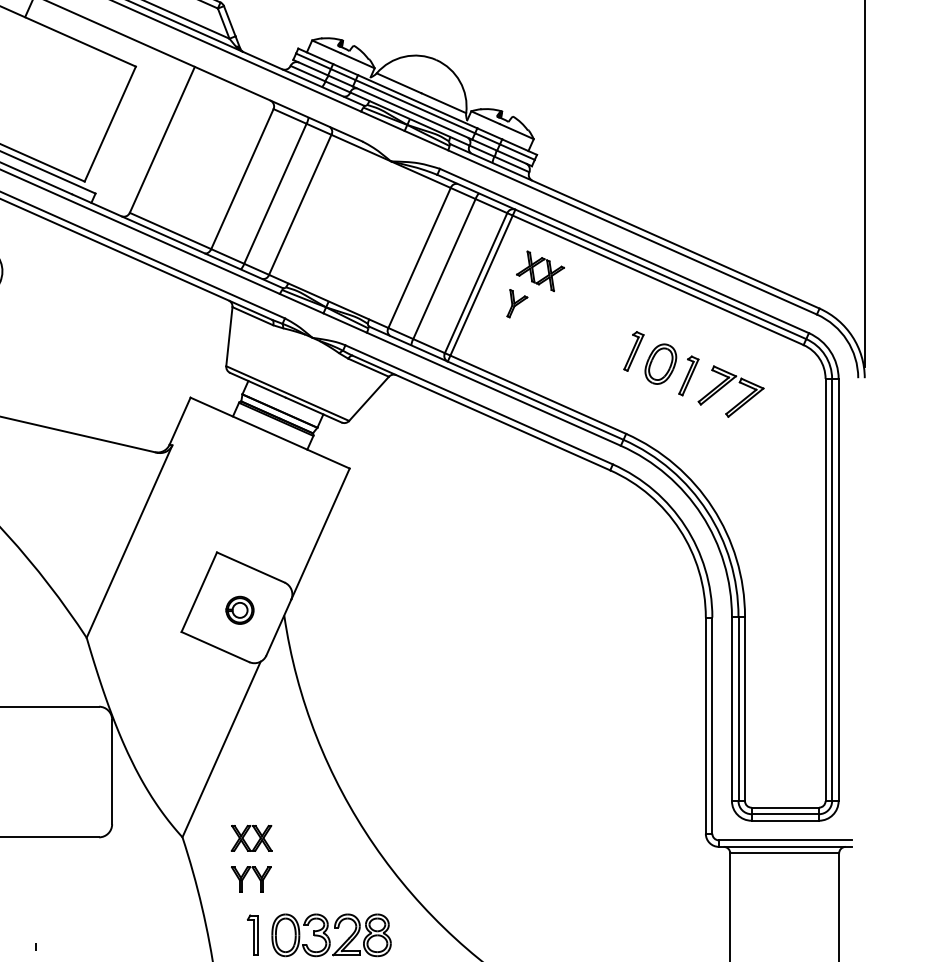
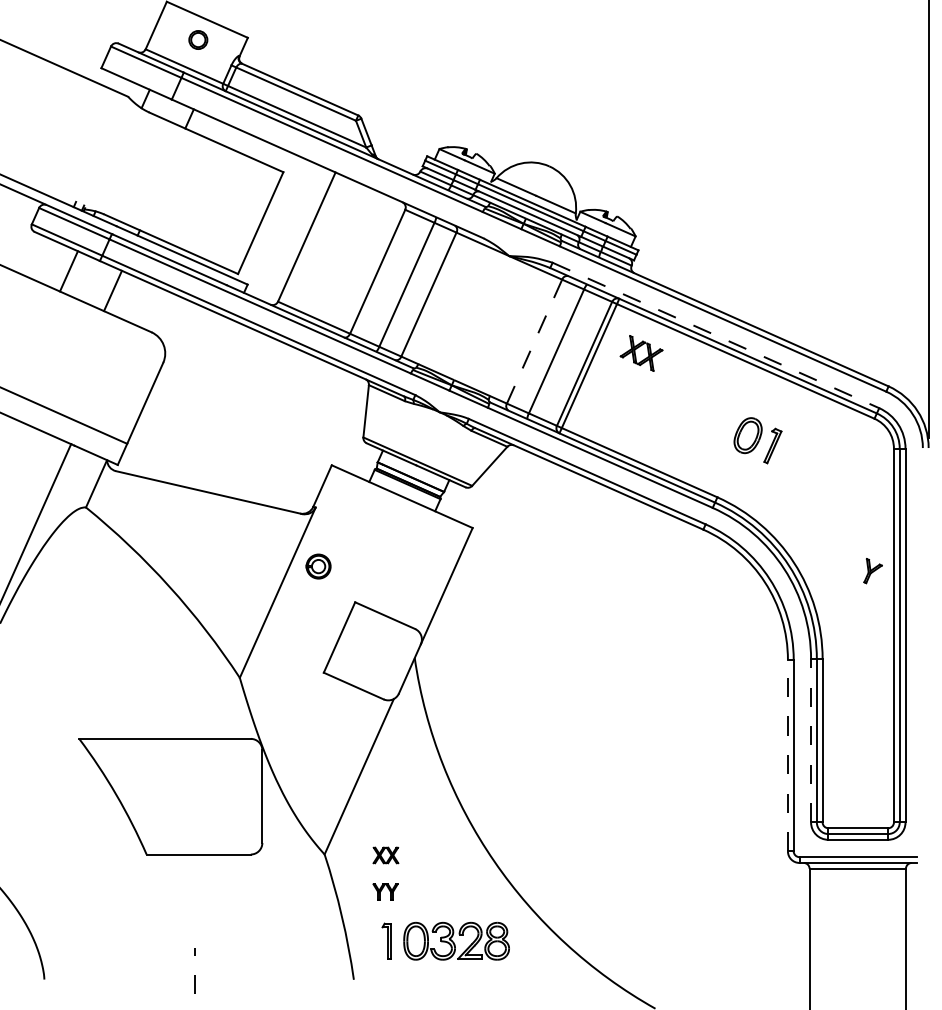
line: (624, 251) -> (715, 335), solid -> dashed
line: (419, 257) -> (534, 341), solid -> dashed
part: (516, 304) -> (872, 571), moved
part: (633, 351) -> (723, 424), removed
part: (726, 385) -> (806, 454), removed
part: (239, 610) -> (318, 566), moved
line: (732, 708) -> (811, 740), solid -> dashed
line: (705, 725) -> (787, 755), solid -> dashed
part: (251, 838) -> (385, 855), size x0.7
part: (251, 879) -> (385, 891), size x0.7

